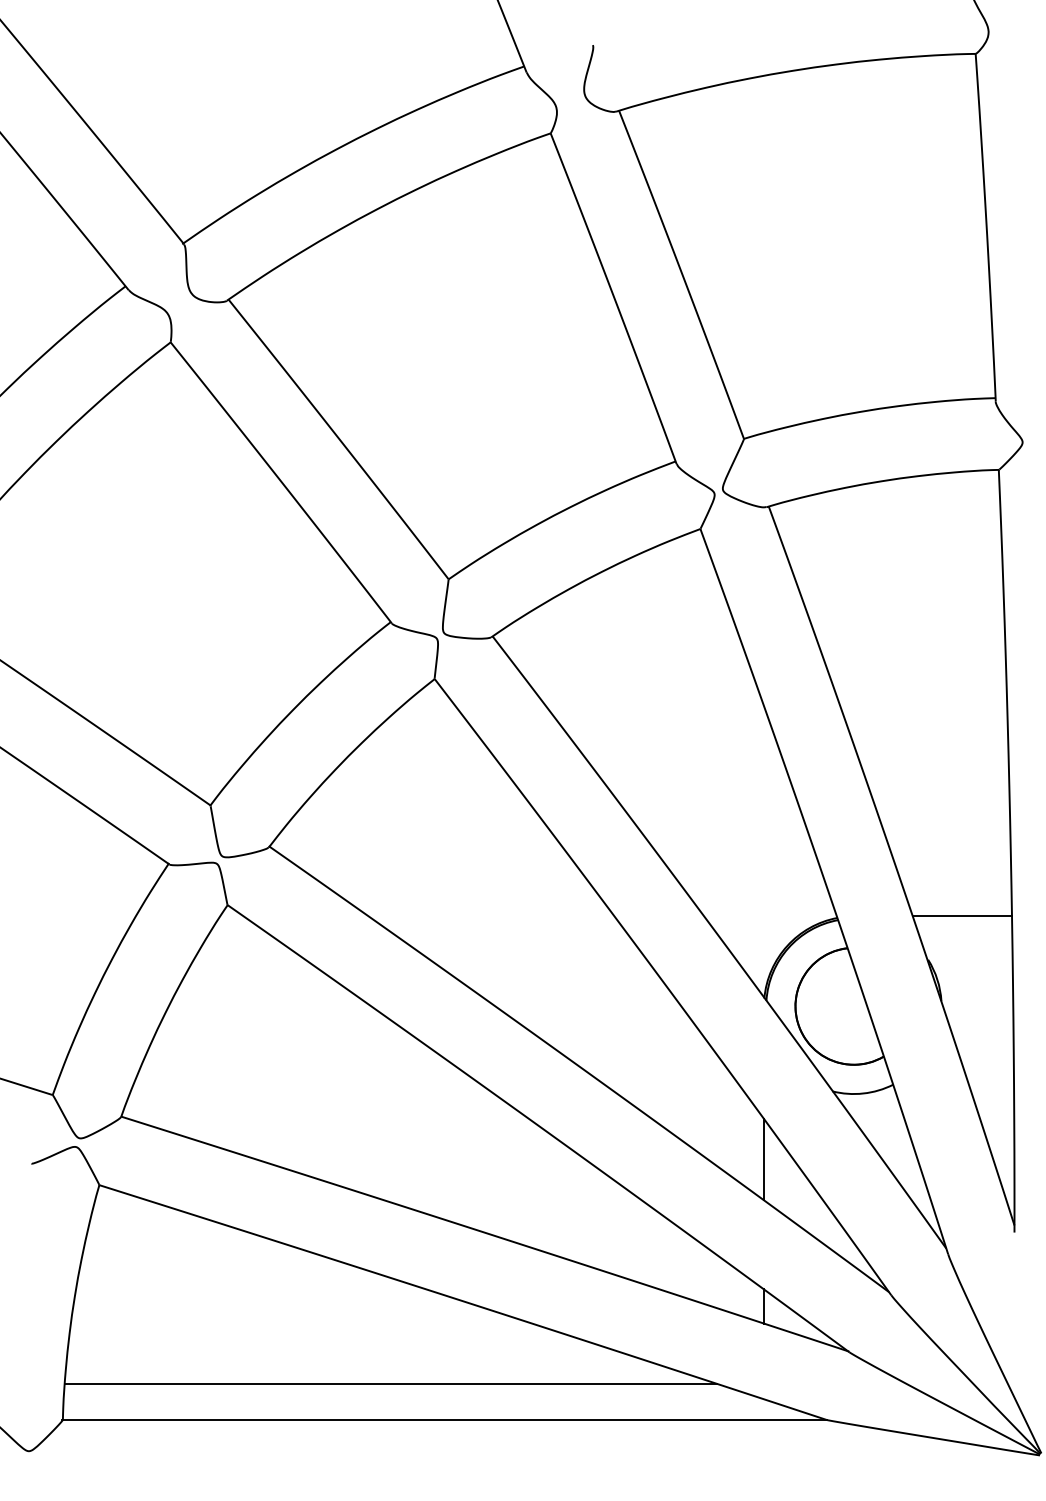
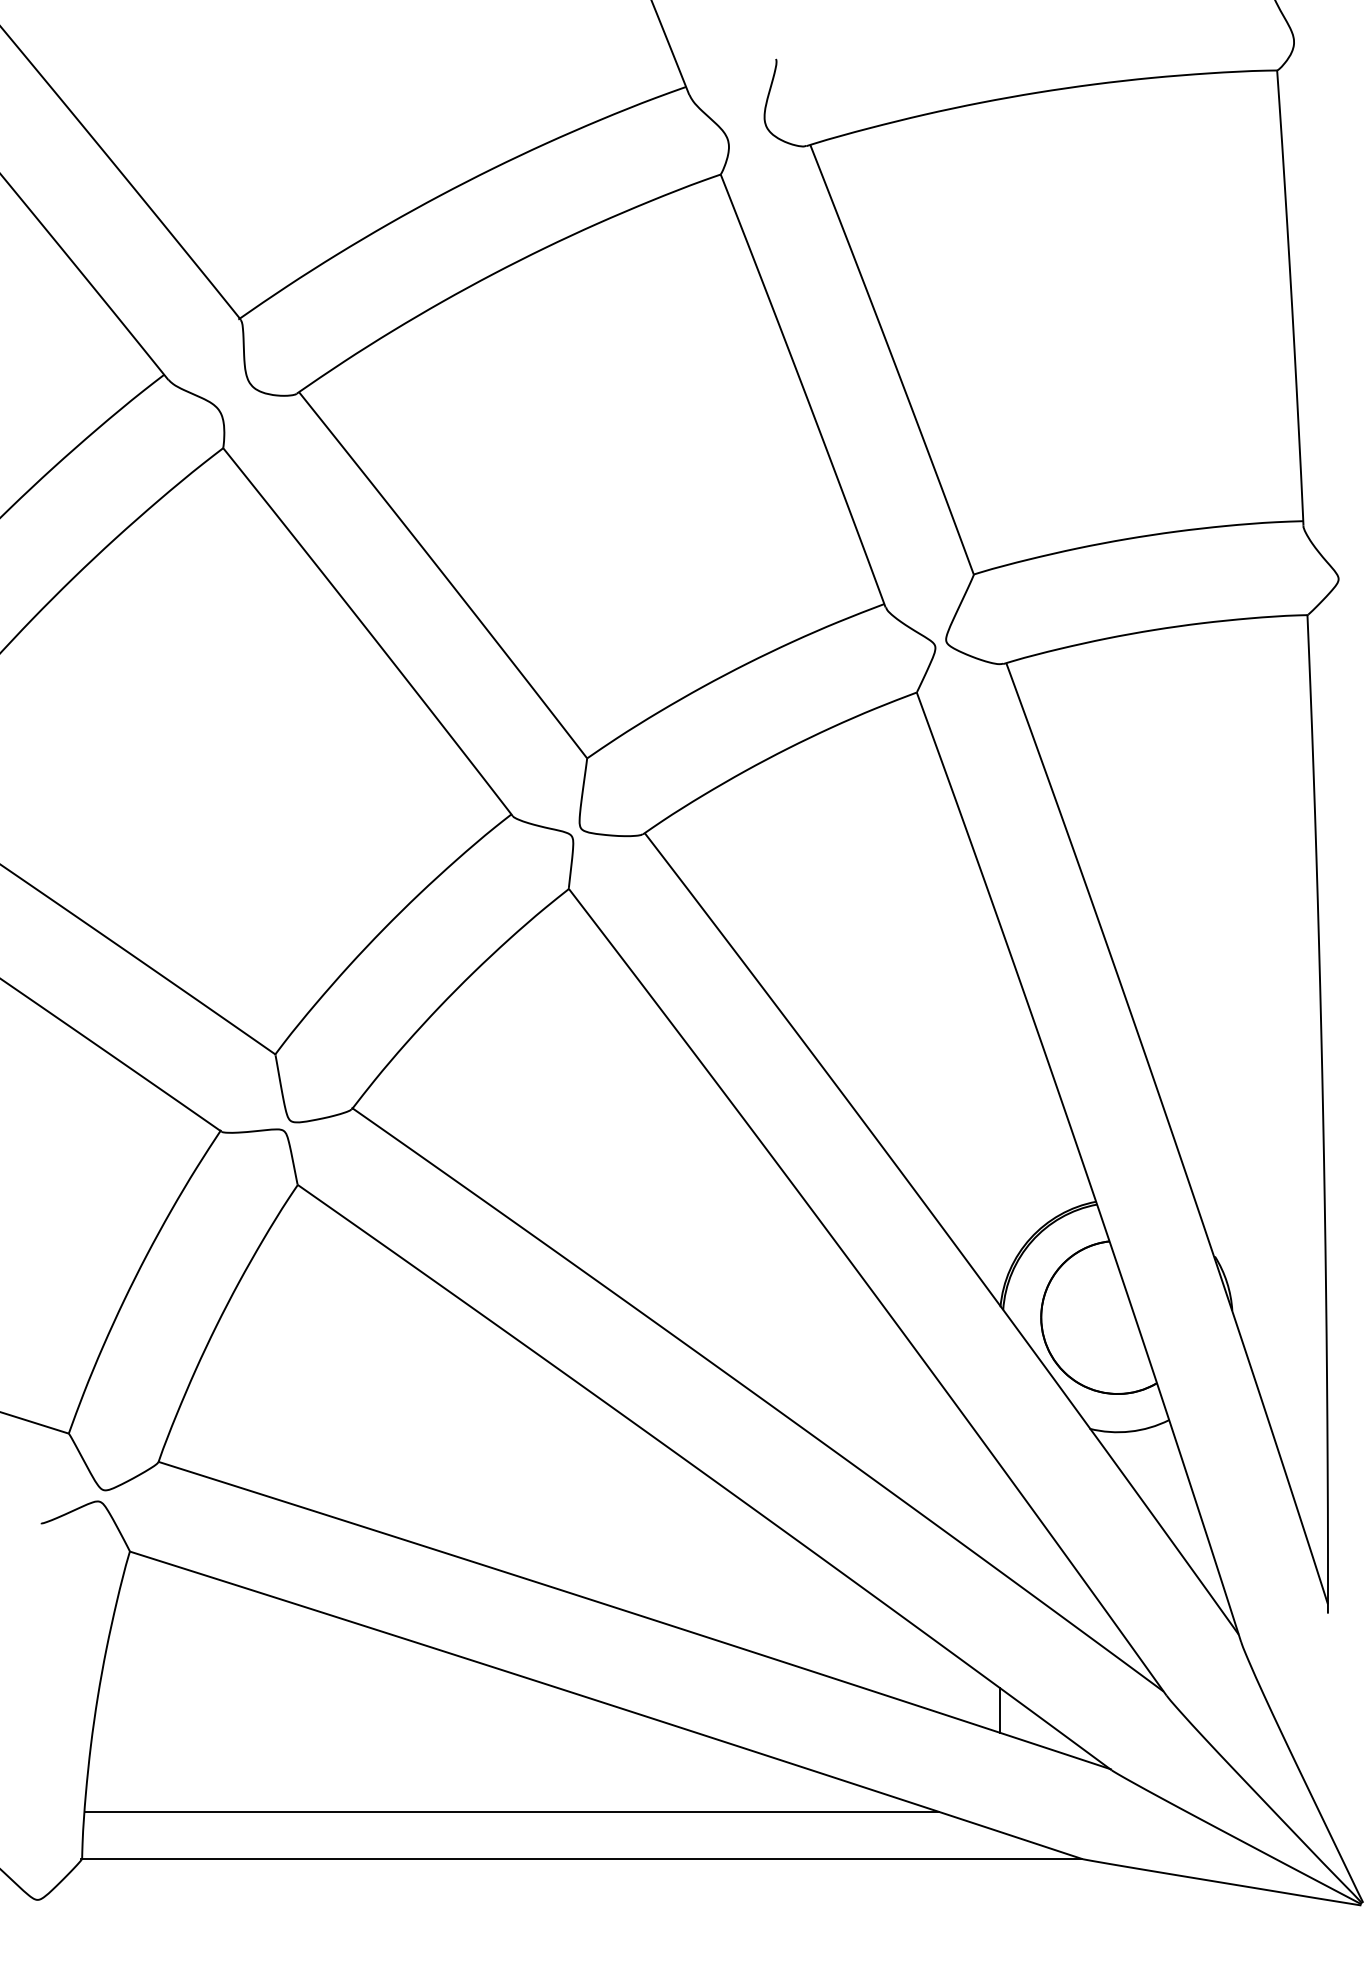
line: (962, 916) -> (1259, 1199), removed
line: (764, 1159) -> (1000, 1517), removed

